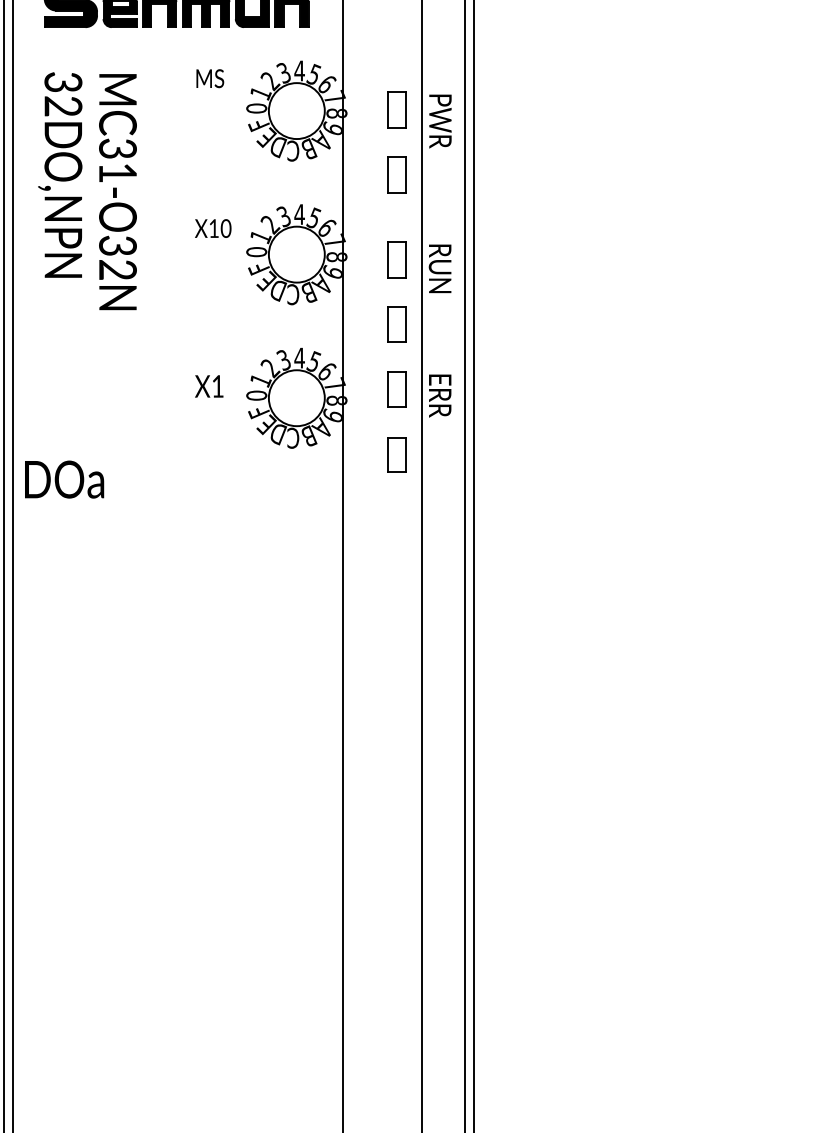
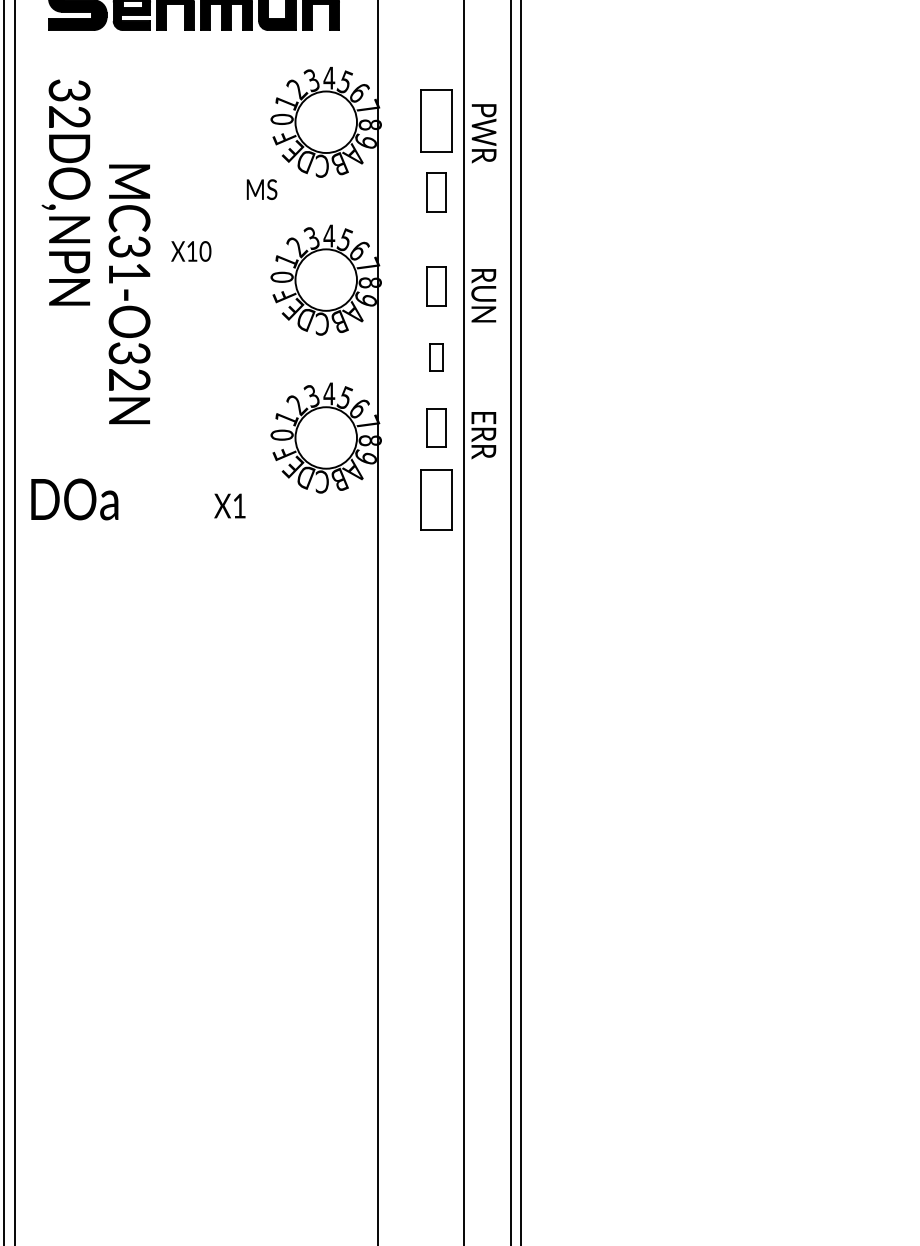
text: (209, 78) -> (261, 189), moved
part: (397, 110) -> (436, 121), size x1.6
text: (117, 192) -> (129, 294), moved
text: (213, 228) -> (191, 251), moved
part: (397, 325) -> (436, 357), size x0.7
text: (208, 385) -> (229, 505), moved
part: (397, 454) -> (436, 499), size x1.6
text: (64, 479) -> (74, 499), moved

